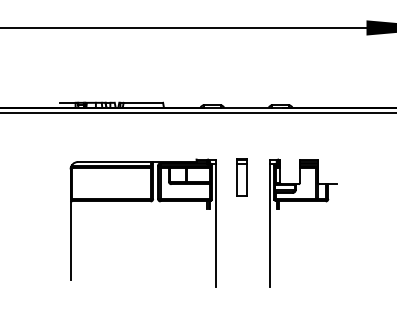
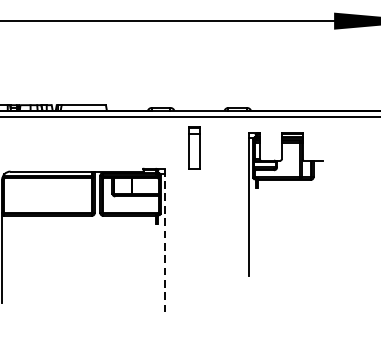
part: (241, 177) -> (193, 148), moved
part: (303, 201) -> (285, 179), moved
line: (216, 223) -> (165, 240), solid -> dashed

